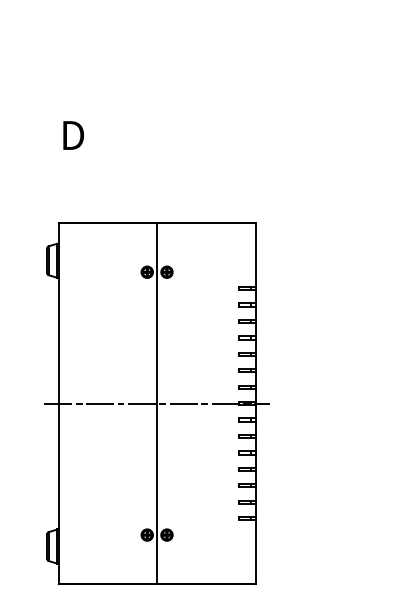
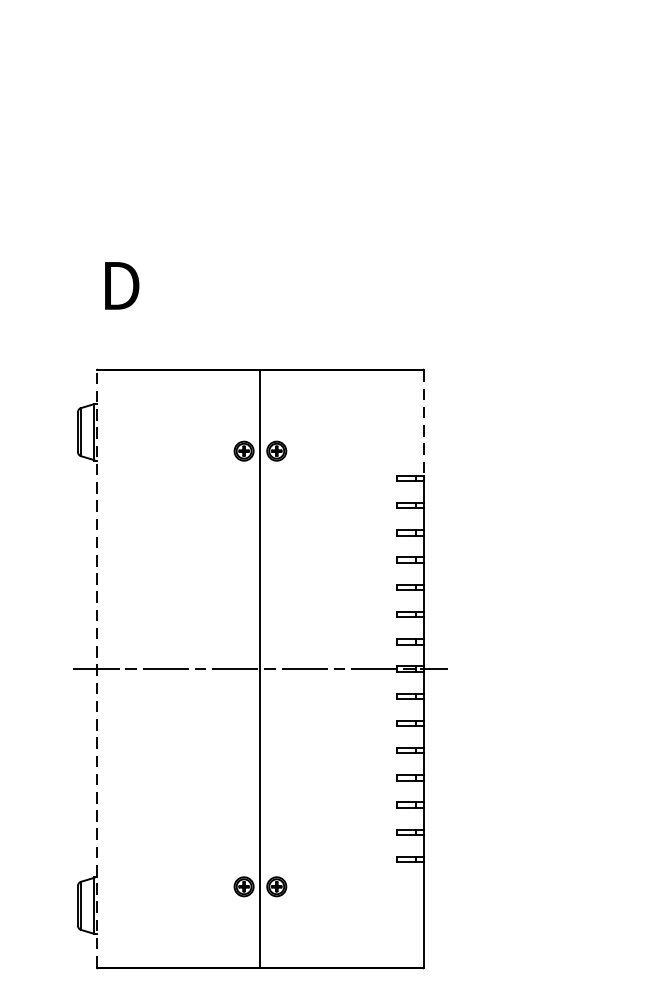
text: (73, 135) -> (121, 285), moved
line: (255, 255) -> (423, 423), solid -> dashed
line: (58, 403) -> (96, 668), solid -> dashed

